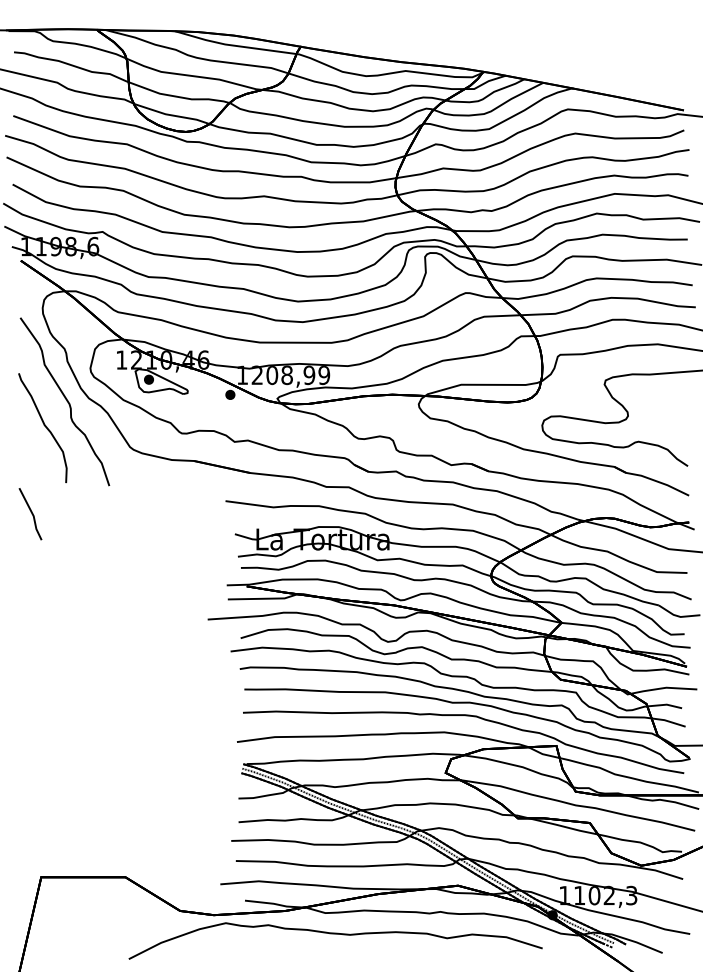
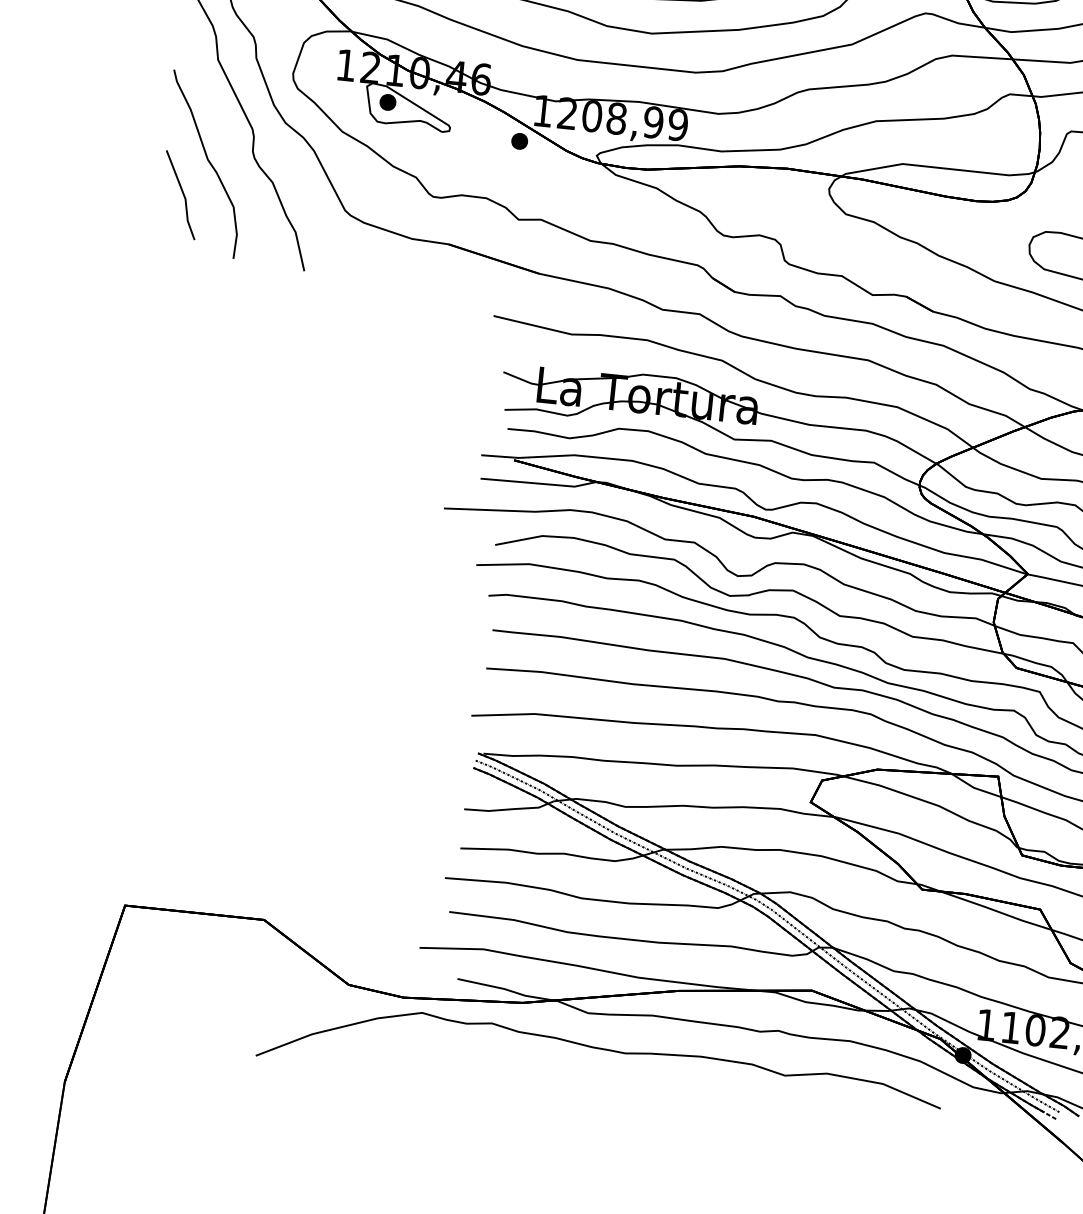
line: (31, 514) -> (182, 195), moved

